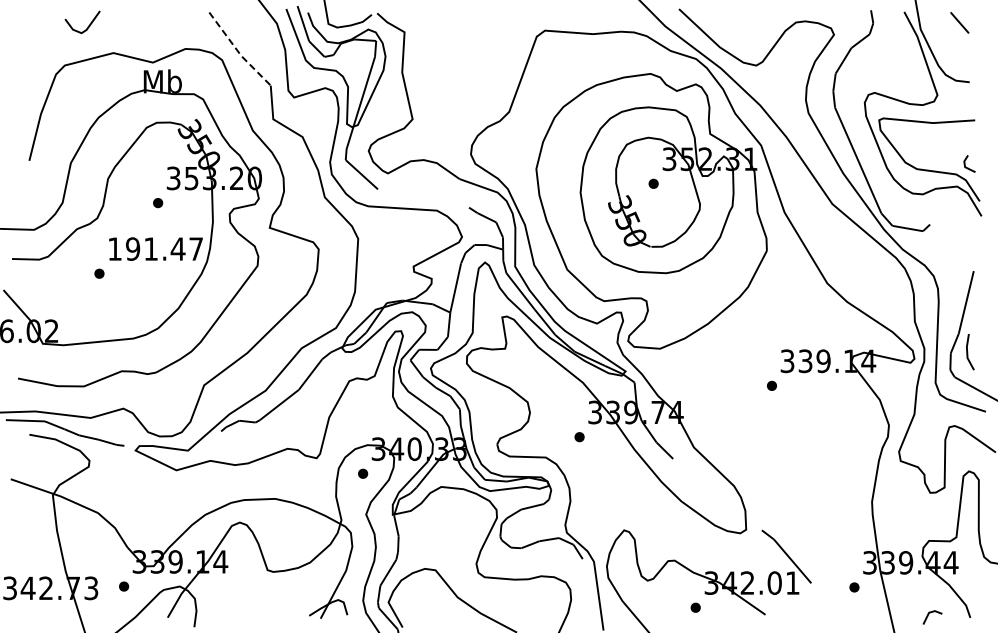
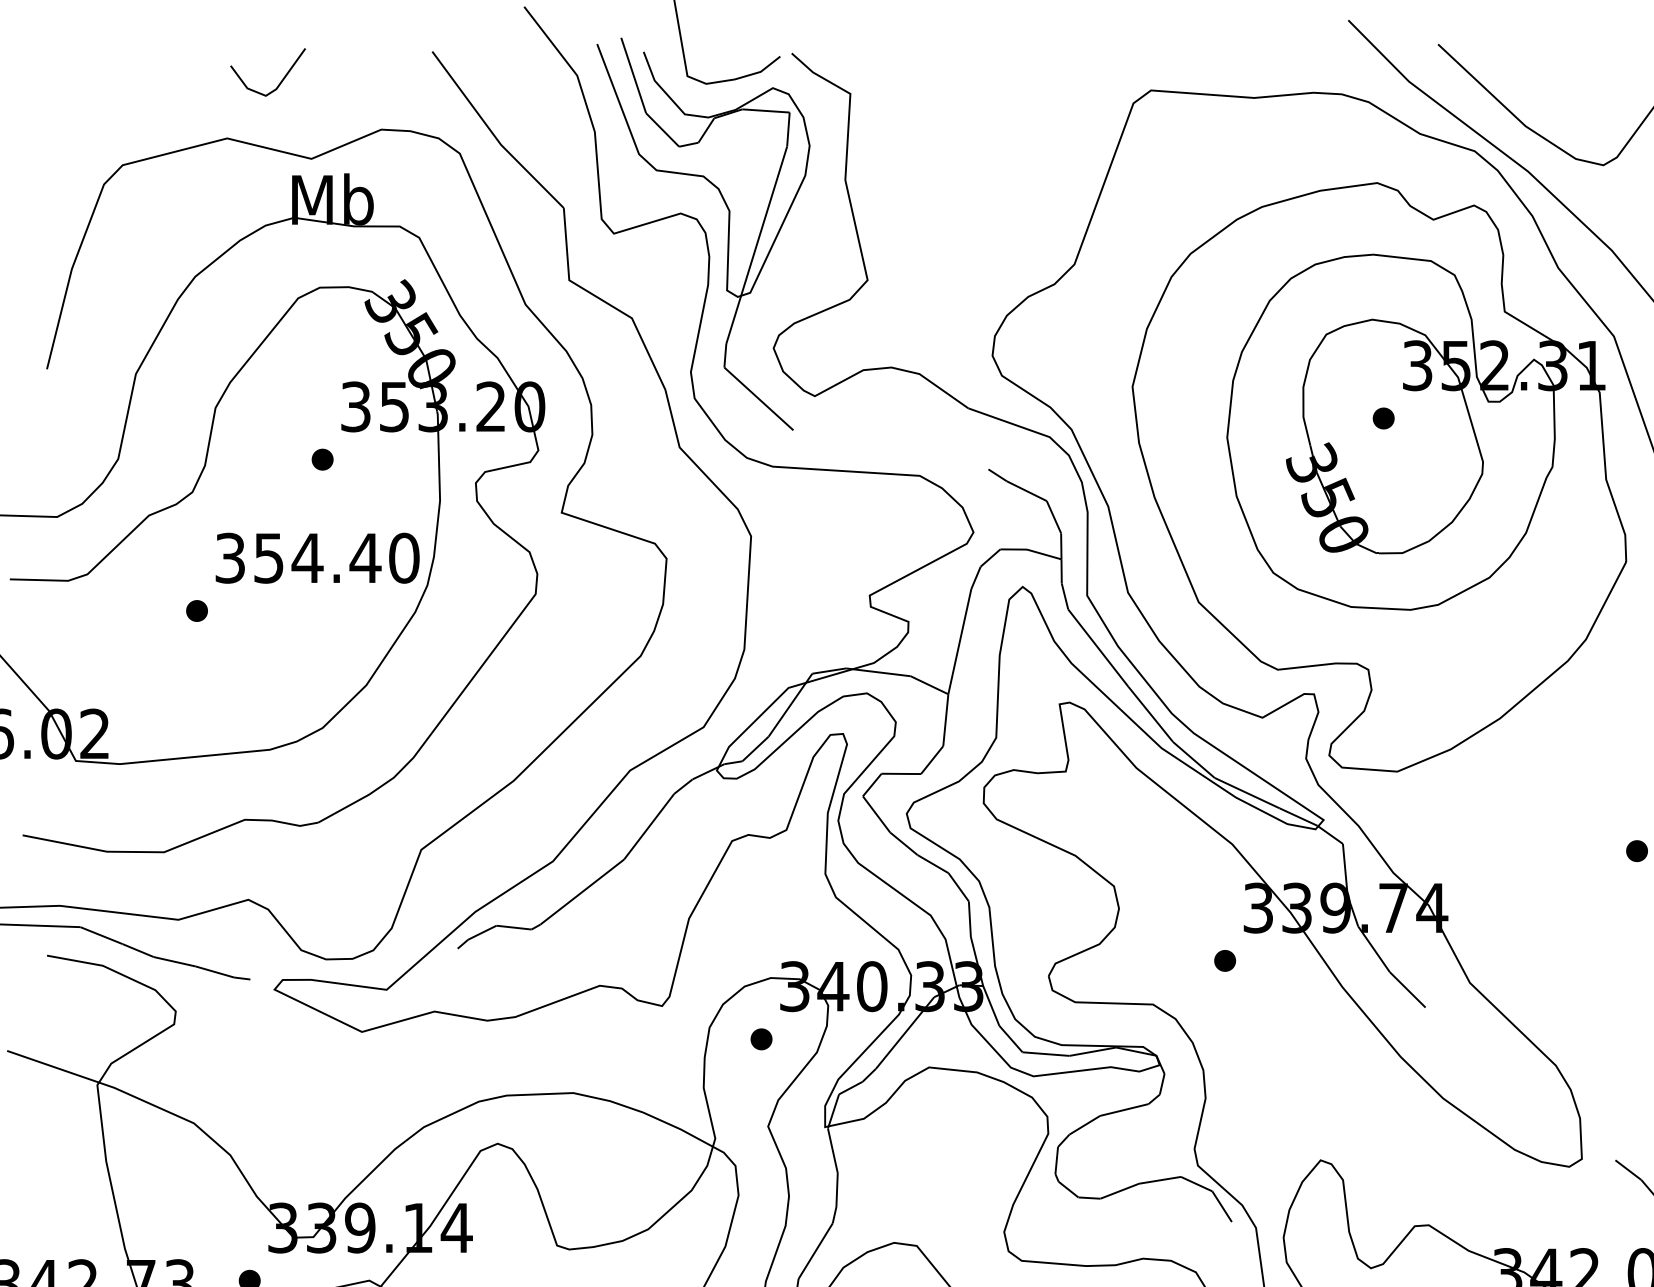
line: (87, 26) -> (278, 81), moved
line: (237, 51) -> (492, 135), dashed -> solid
text: (155, 248) -> (317, 556), 191.47 -> 354.40

